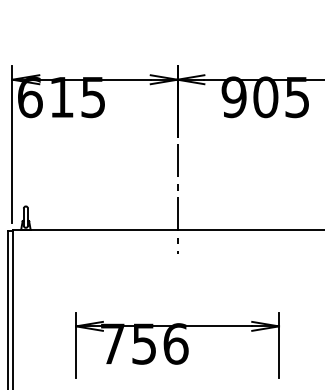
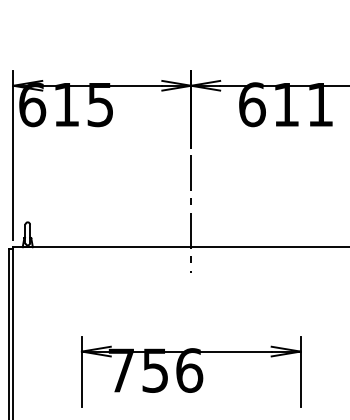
text: (264, 97) -> (284, 104), 905 -> 611

